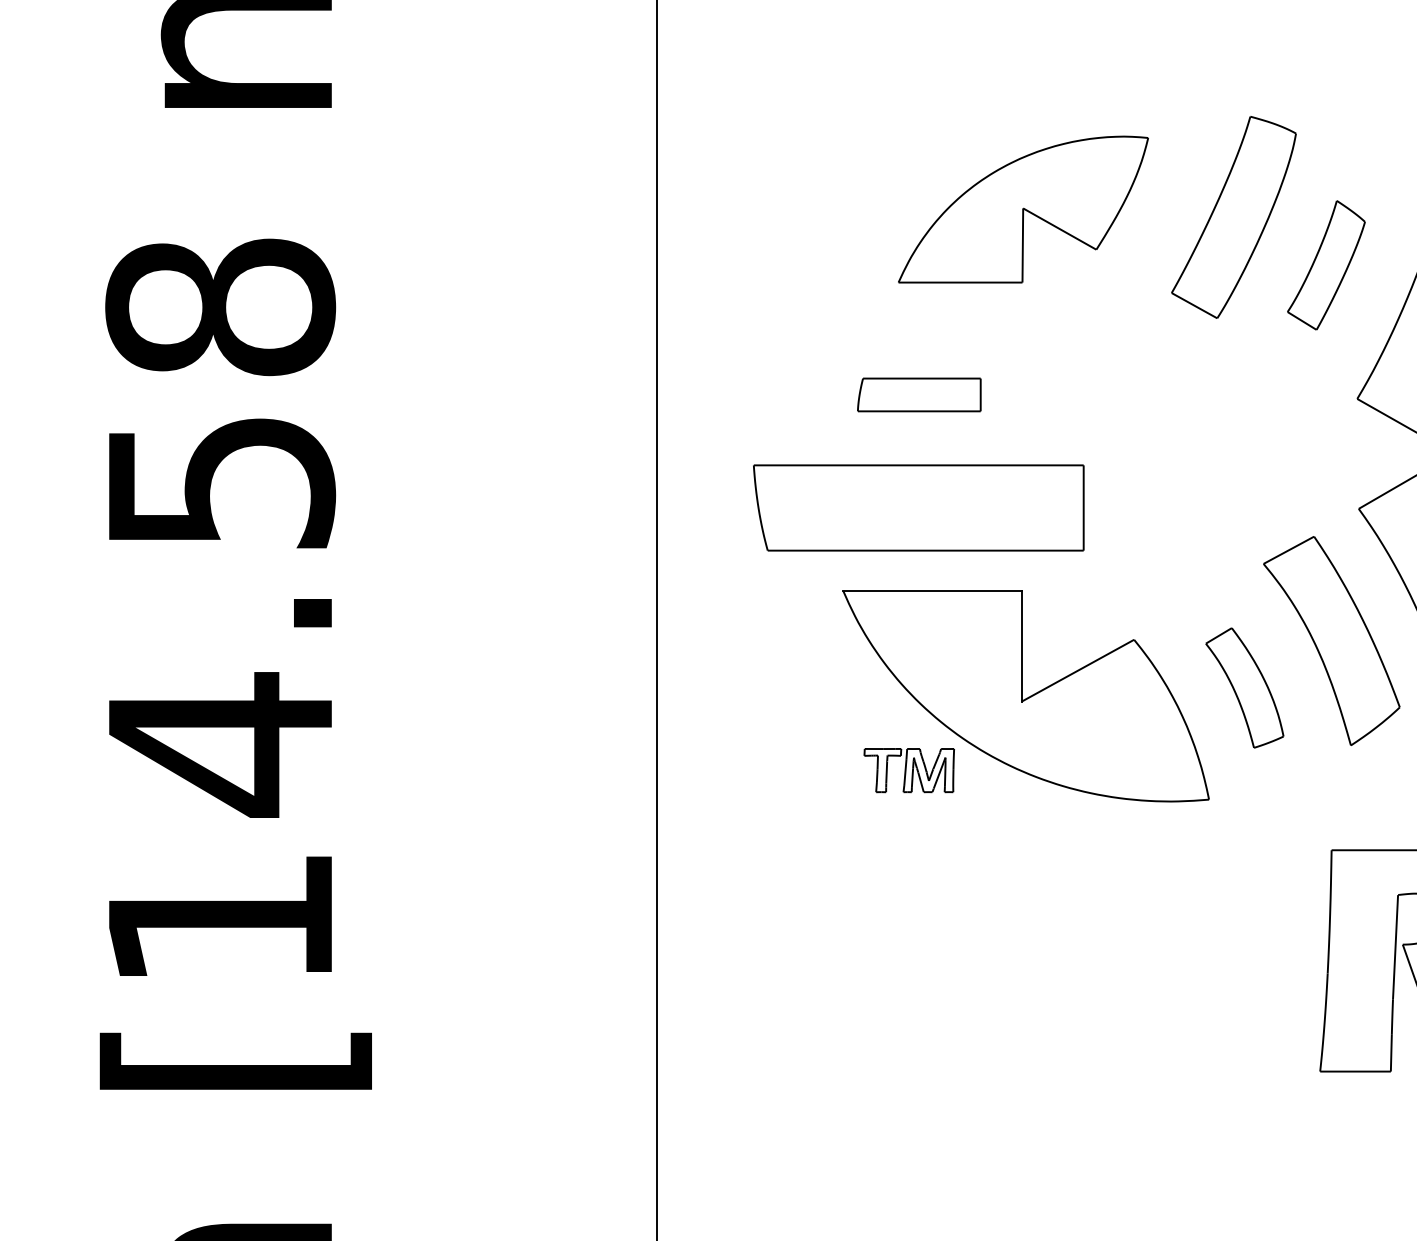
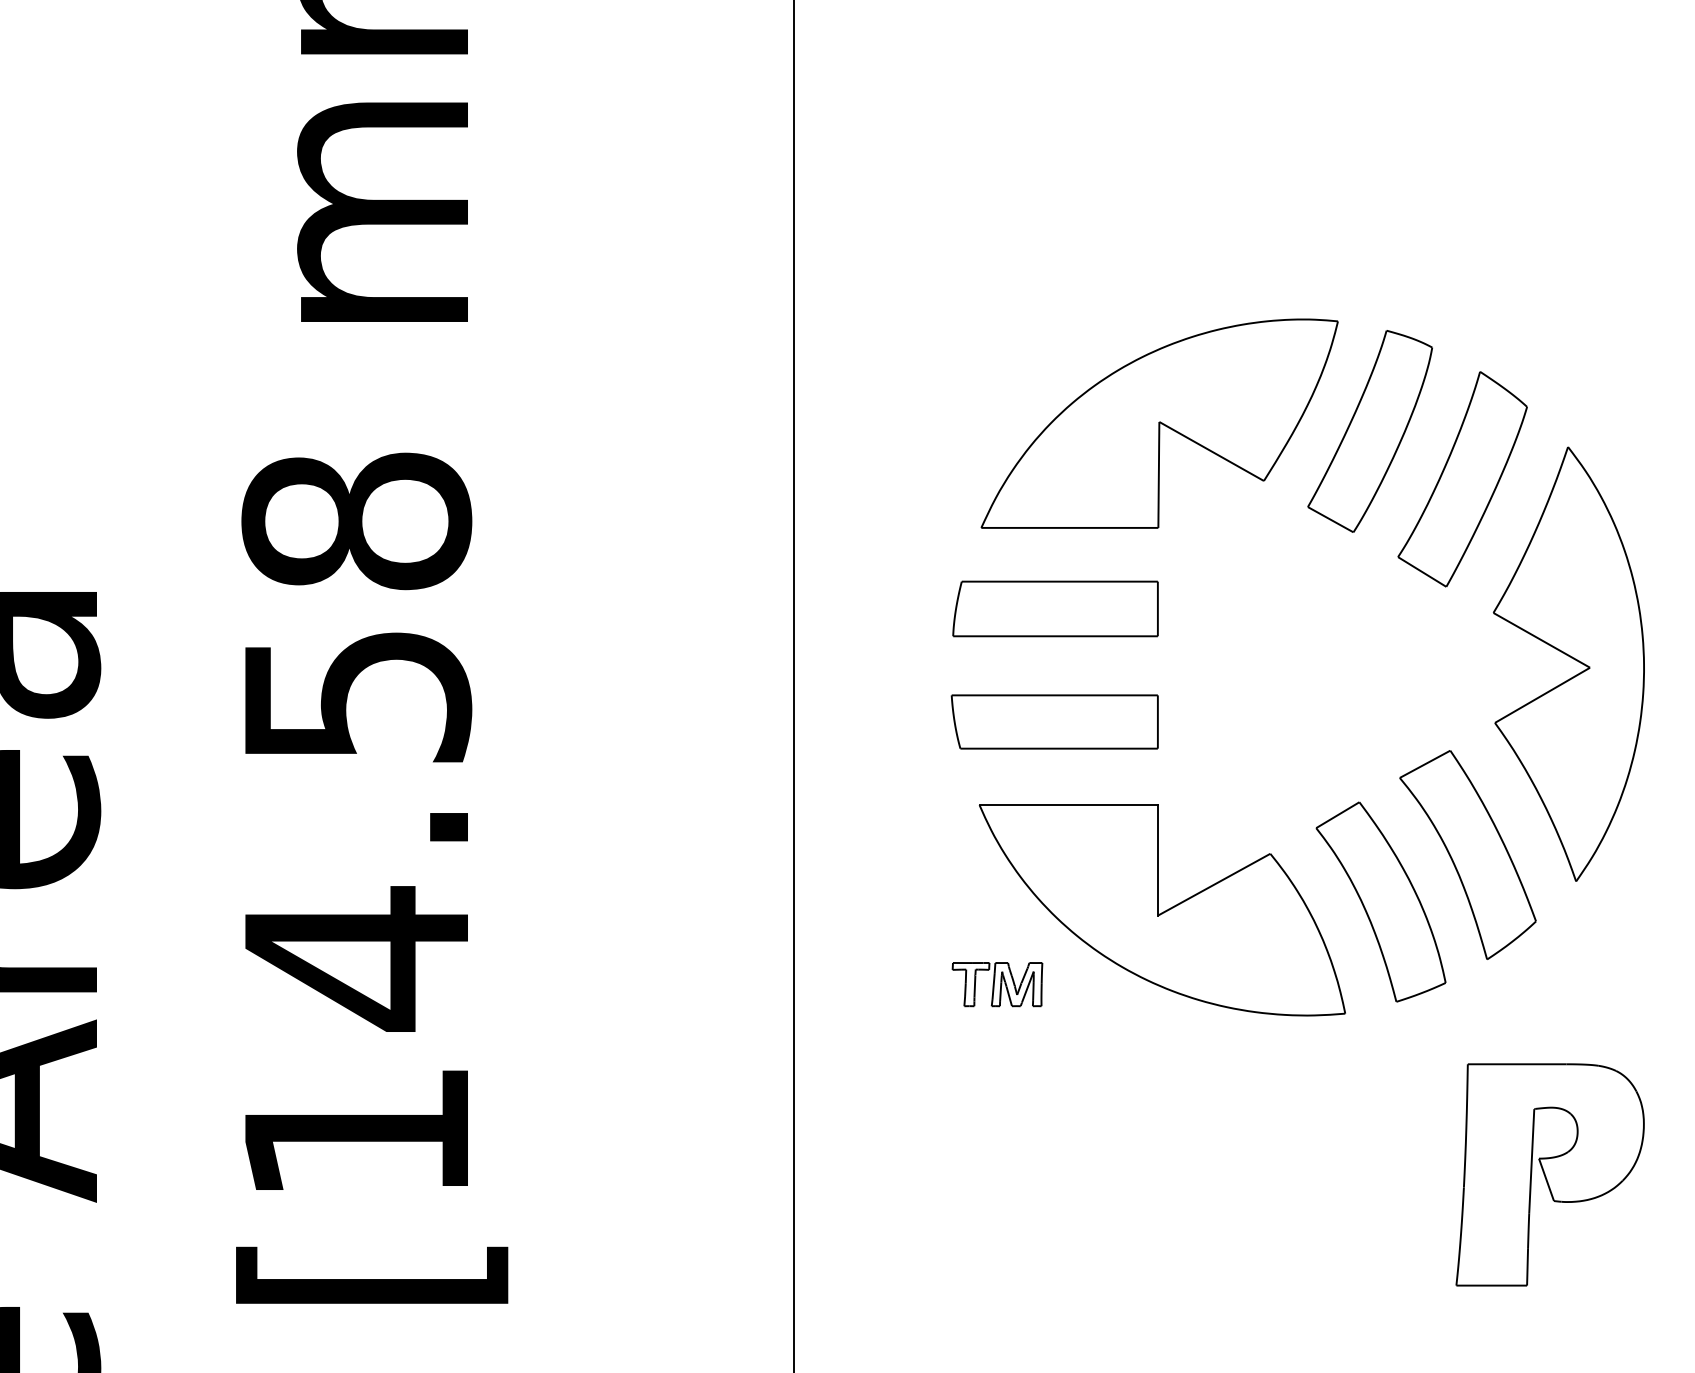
part: (1023, 209) -> (1159, 423), size x1.43
part: (1326, 265) -> (1462, 479), size x1.67
part: (919, 394) -> (1055, 608), size x1.67
part: (918, 507) -> (1054, 721), size x0.62
part: (1244, 687) -> (1380, 901), size x1.67
part: (909, 770) -> (997, 984), moved

